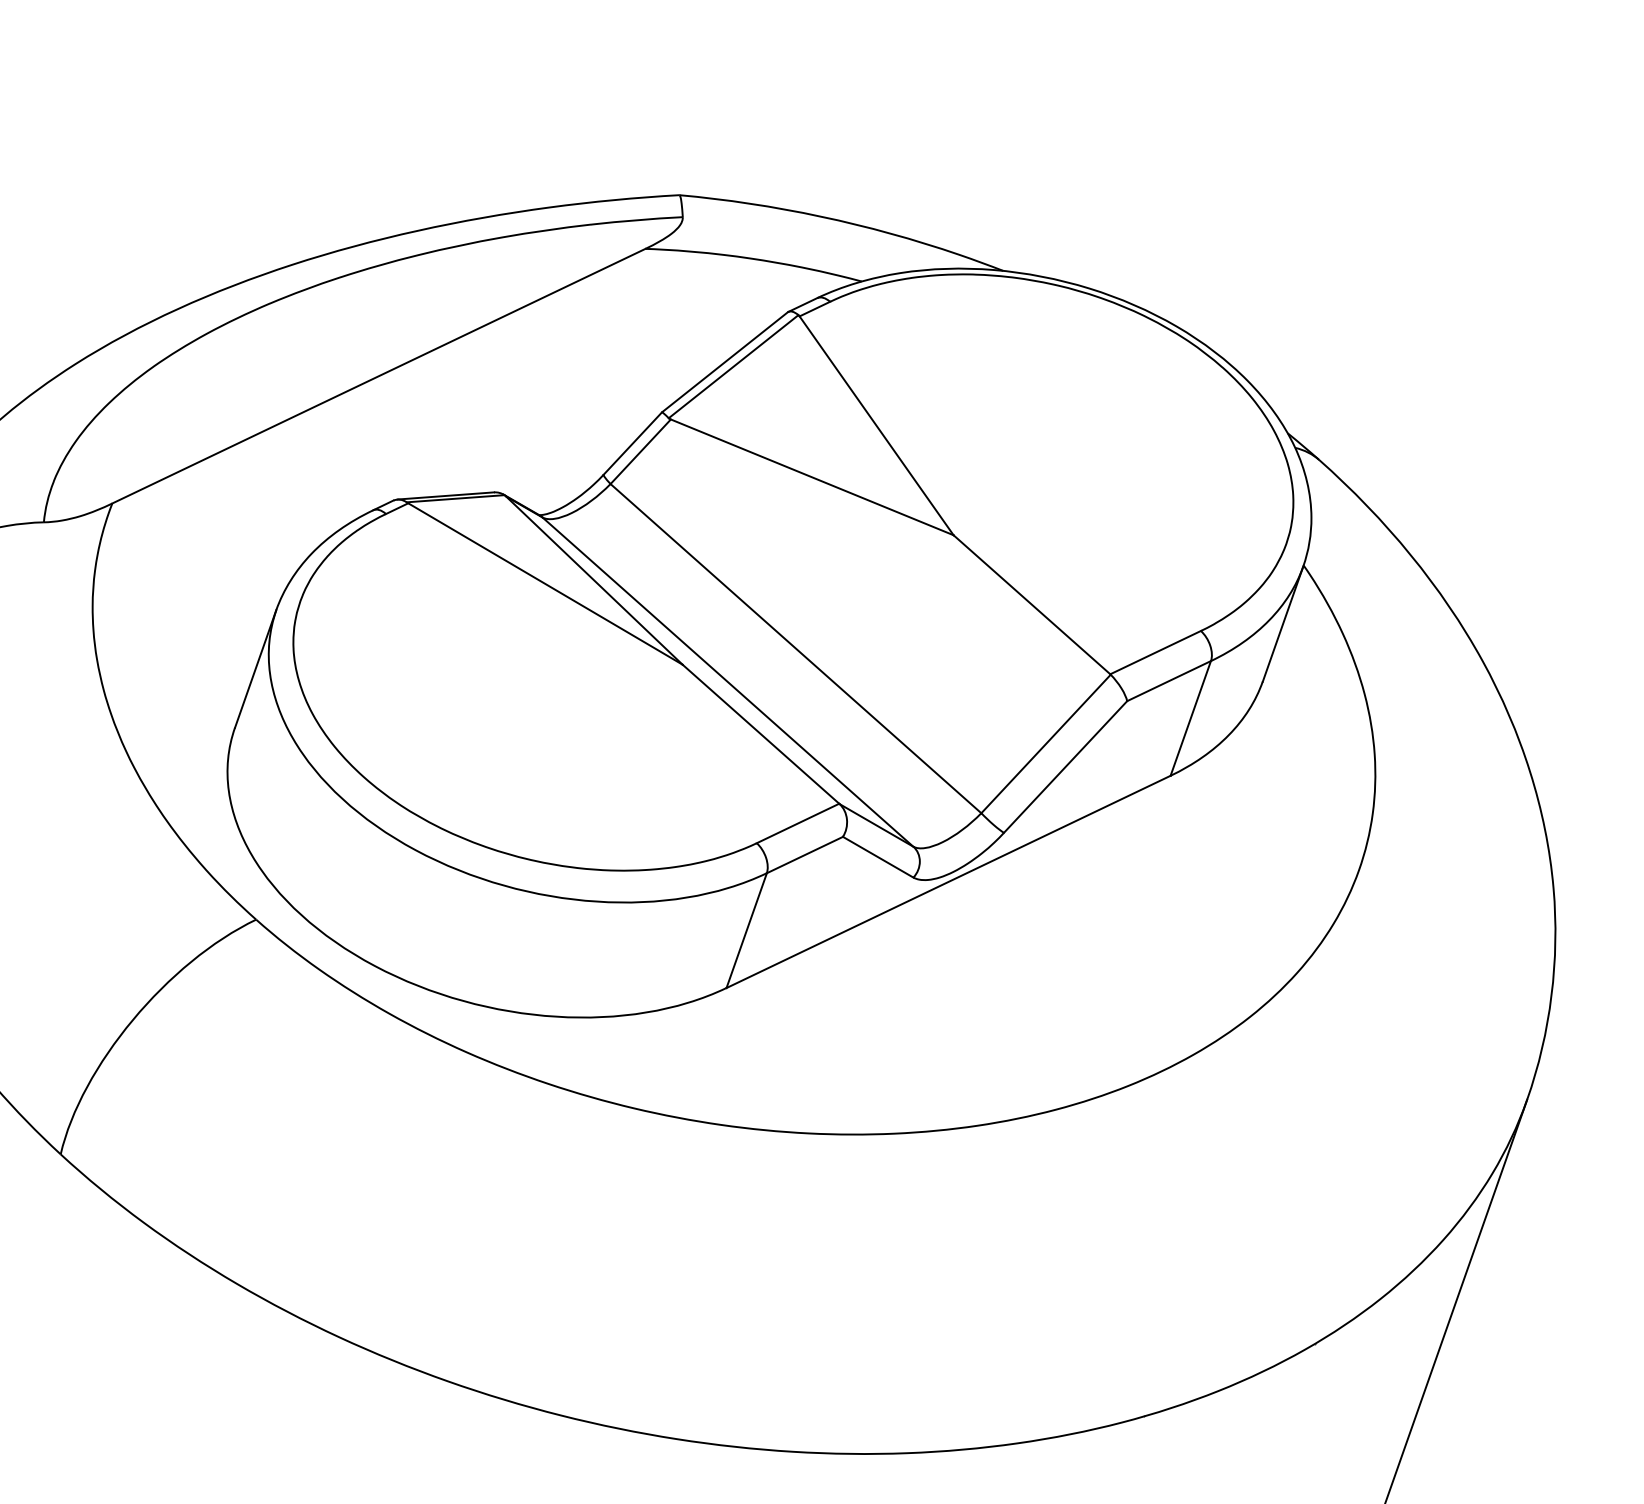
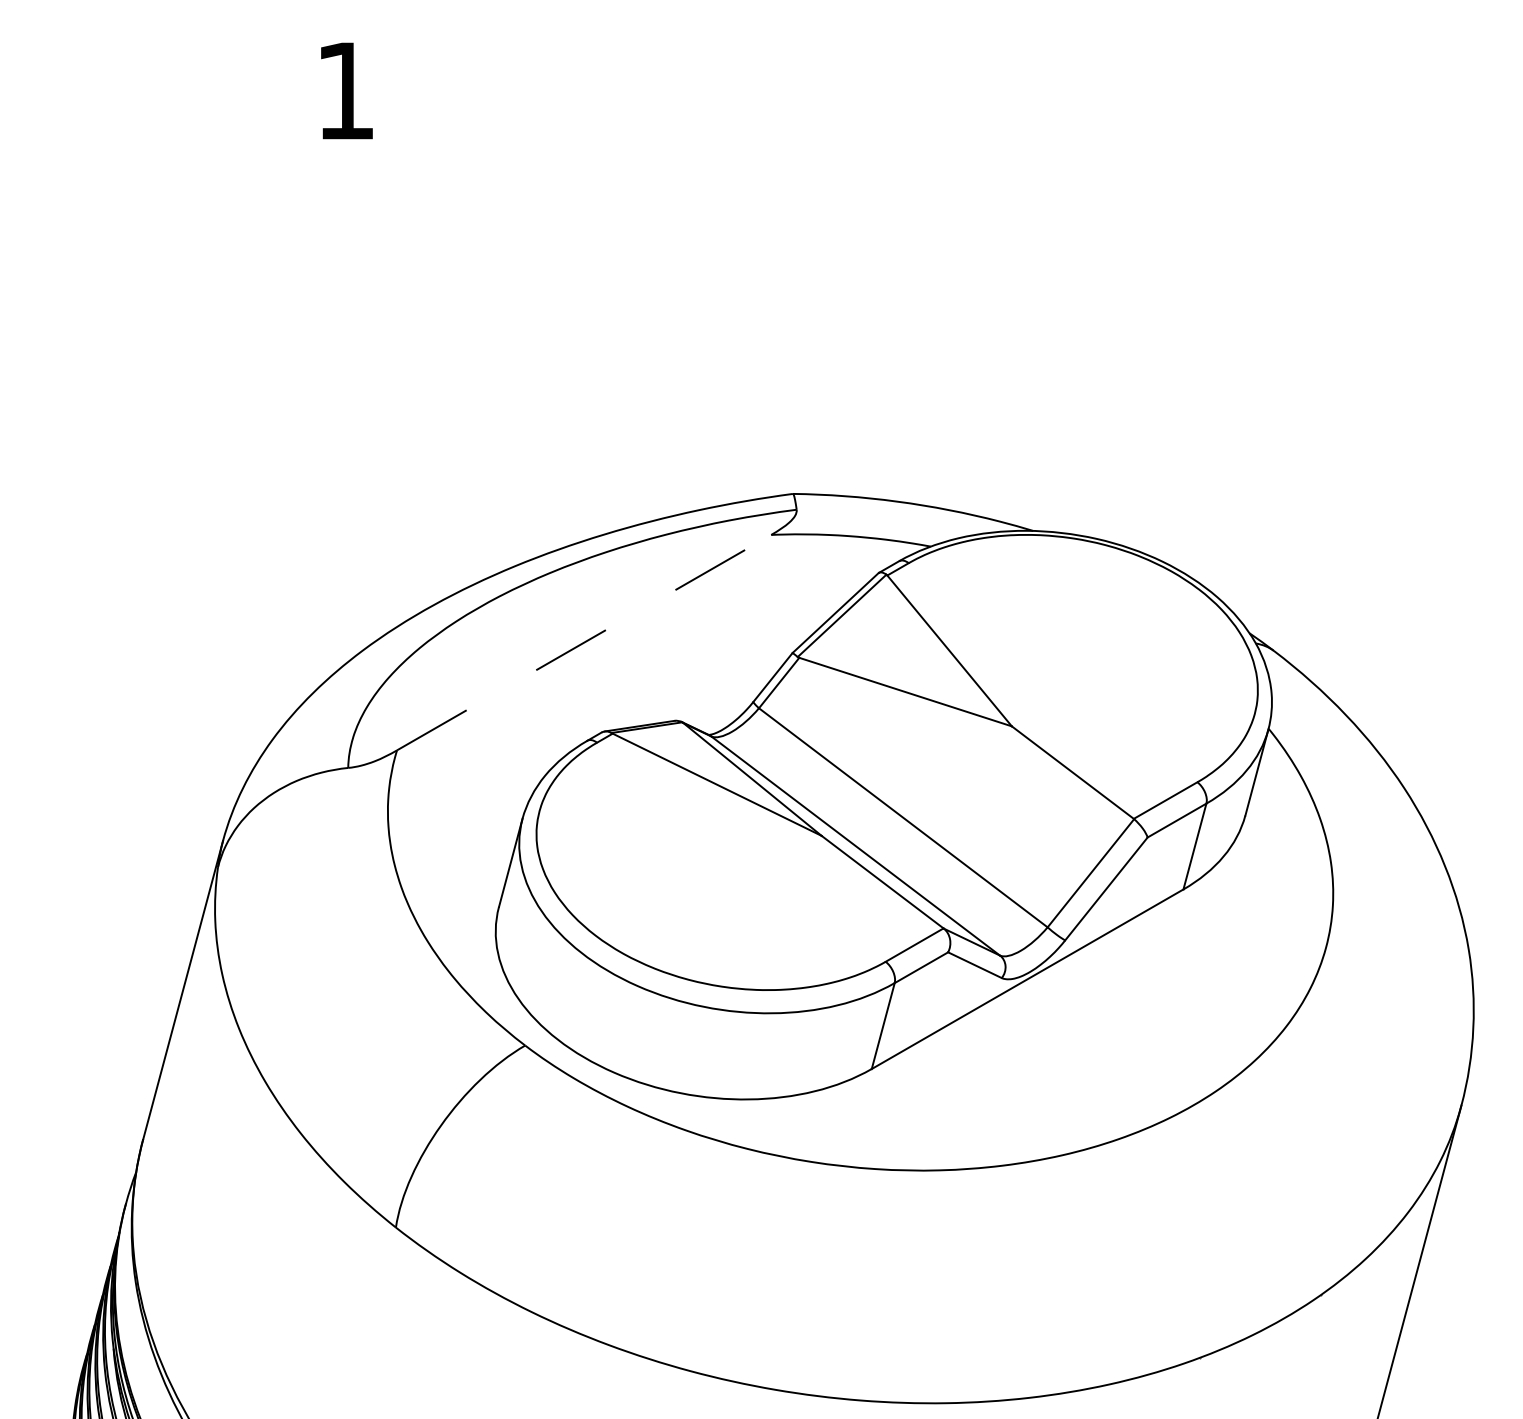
line: (379, 375) -> (584, 642), solid -> dashed

